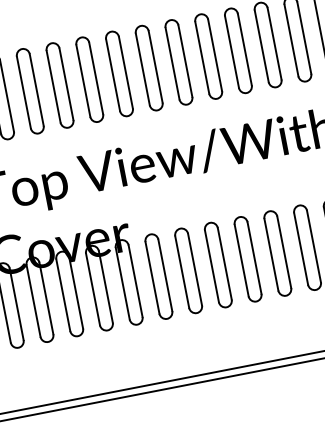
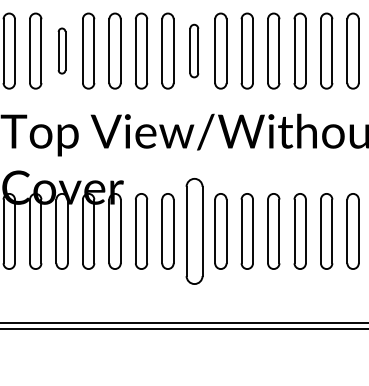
part: (177, 61) -> (193, 50), size x0.7
part: (29, 90) -> (61, 50), size x0.6
part: (217, 265) -> (193, 231), size x1.4

